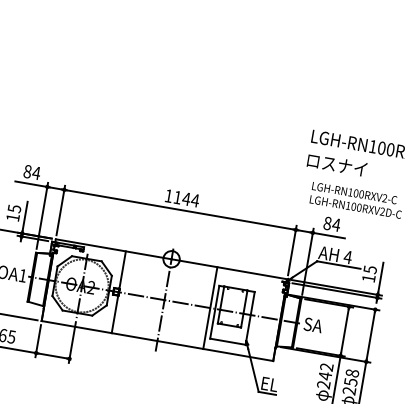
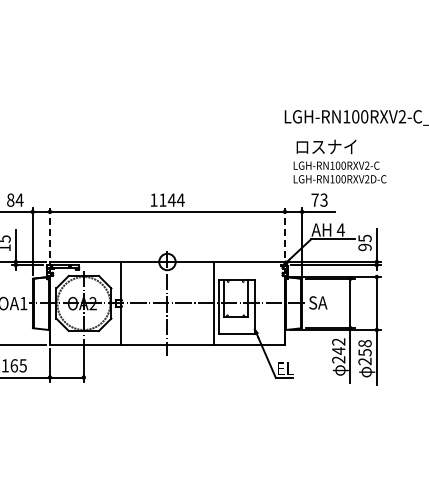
text: (337, 164) -> (326, 146), moved
line: (60, 210) -> (49, 232), solid -> dashed
text: (332, 223) -> (319, 199), 84 -> 73
line: (291, 250) -> (284, 232), solid -> dashed
text: (368, 278) -> (364, 247), 15 -> 95

